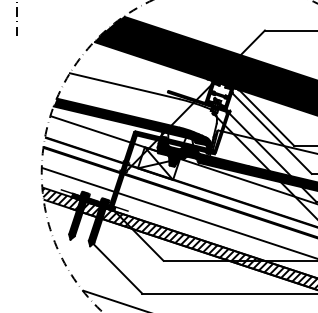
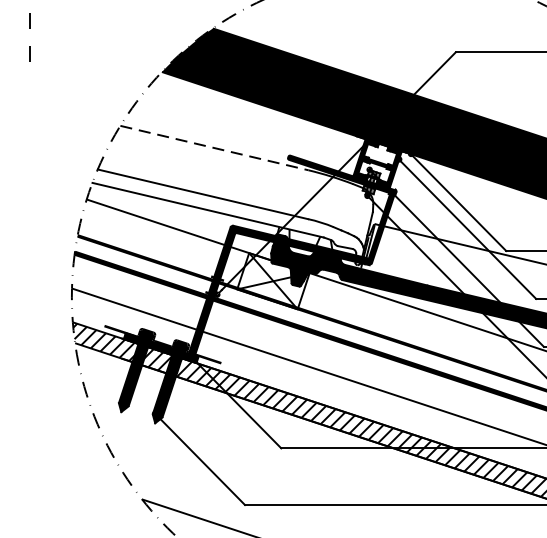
line: (125, 86) -> (215, 148), solid -> dashed
fill: (132, 123) -> (227, 212), removed

